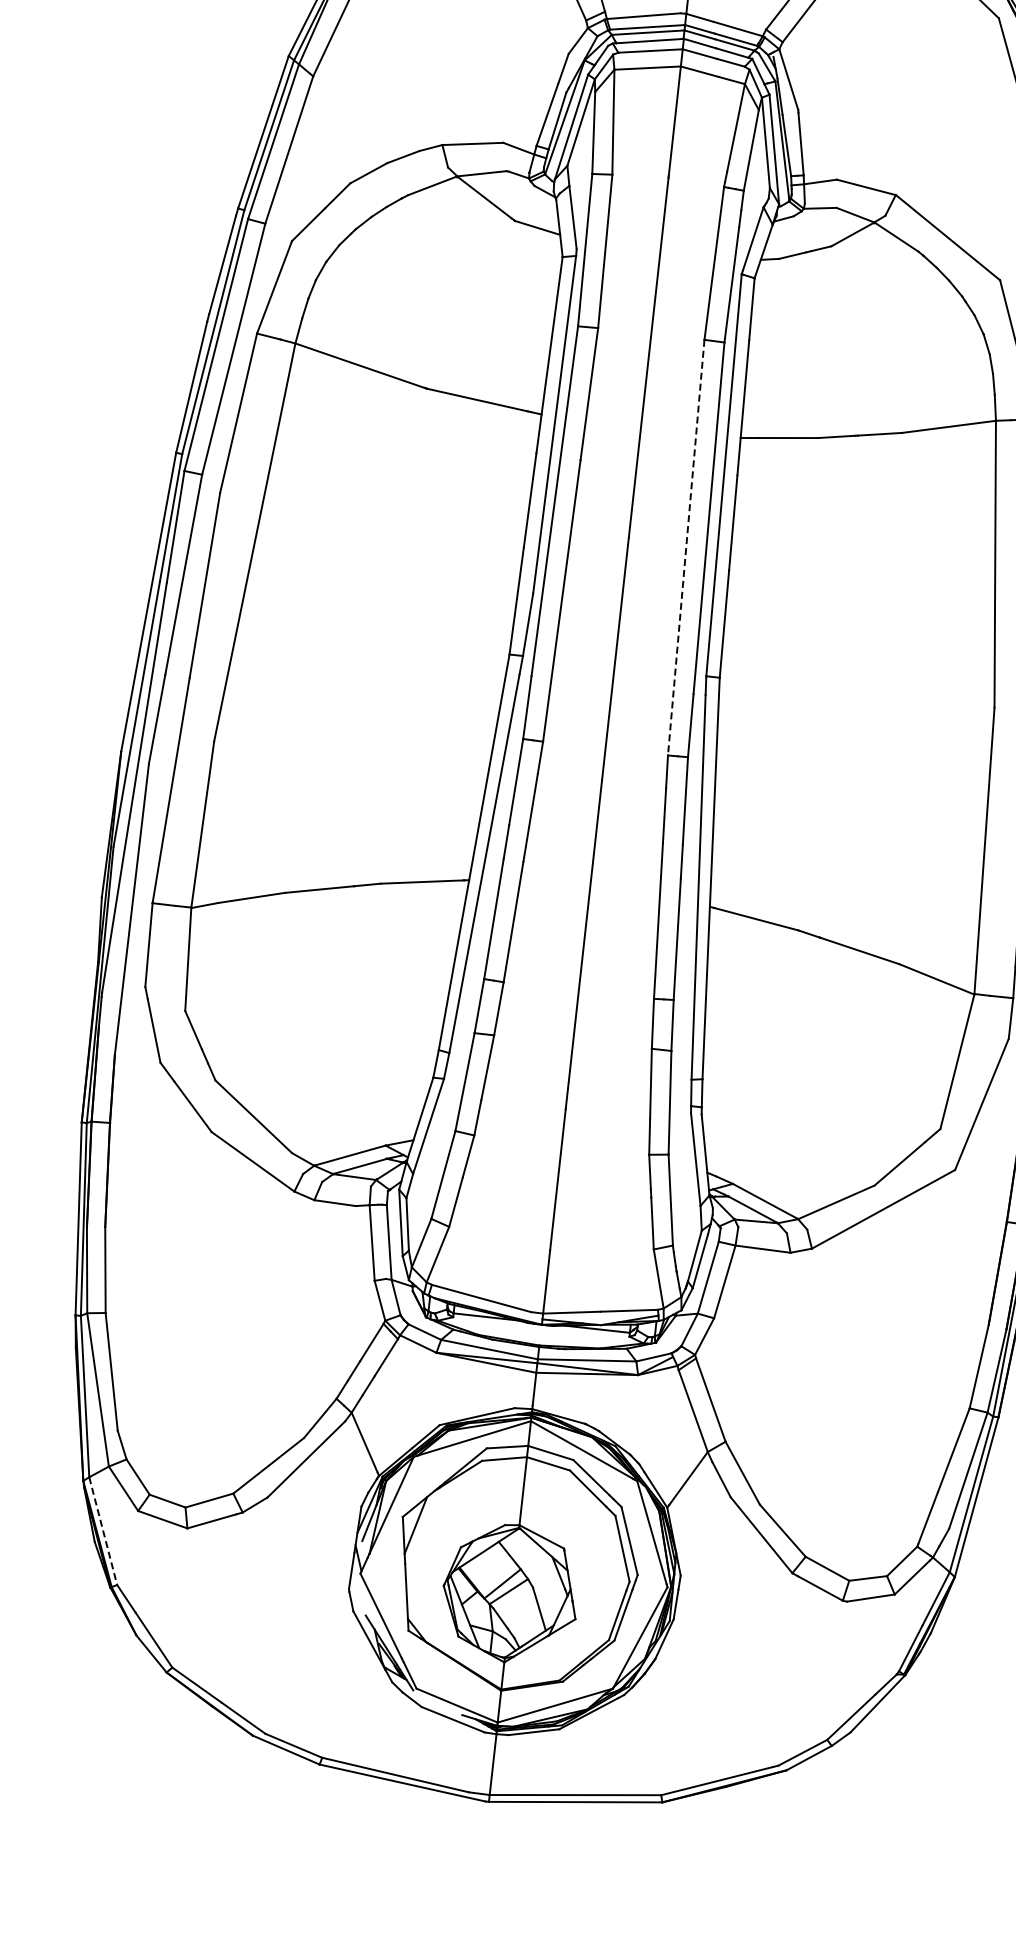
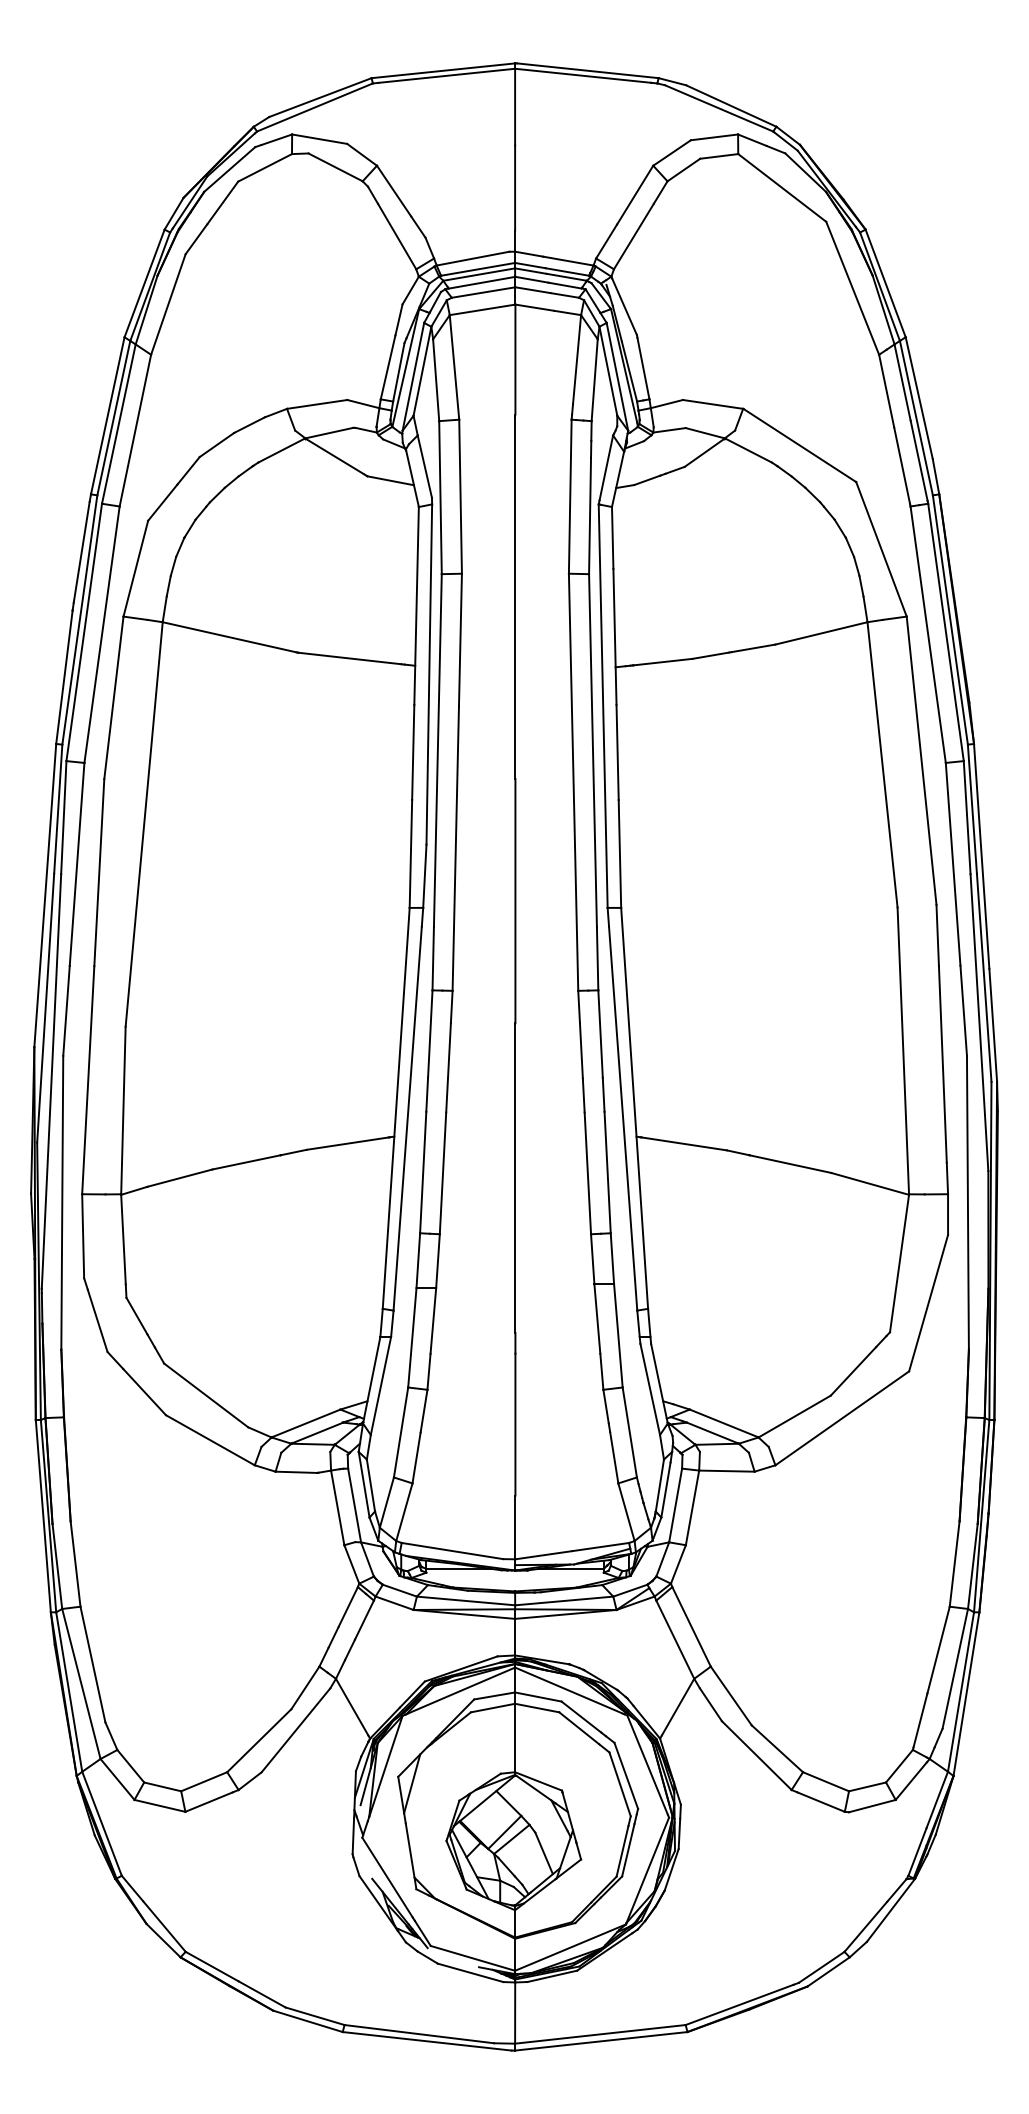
line: (686, 547) -> (573, 782), dashed -> solid
line: (103, 1530) -> (102, 1823), dashed -> solid

